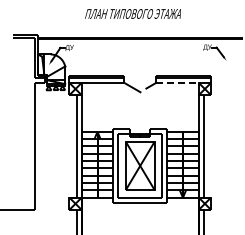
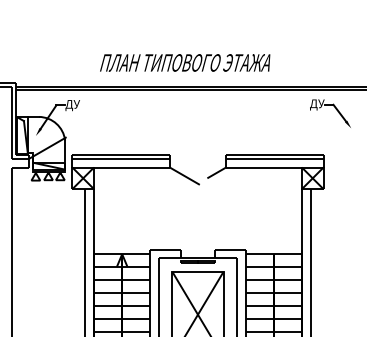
text: (132, 13) -> (184, 62), moved
line: (177, 82) -> (264, 166), dashed -> solid

